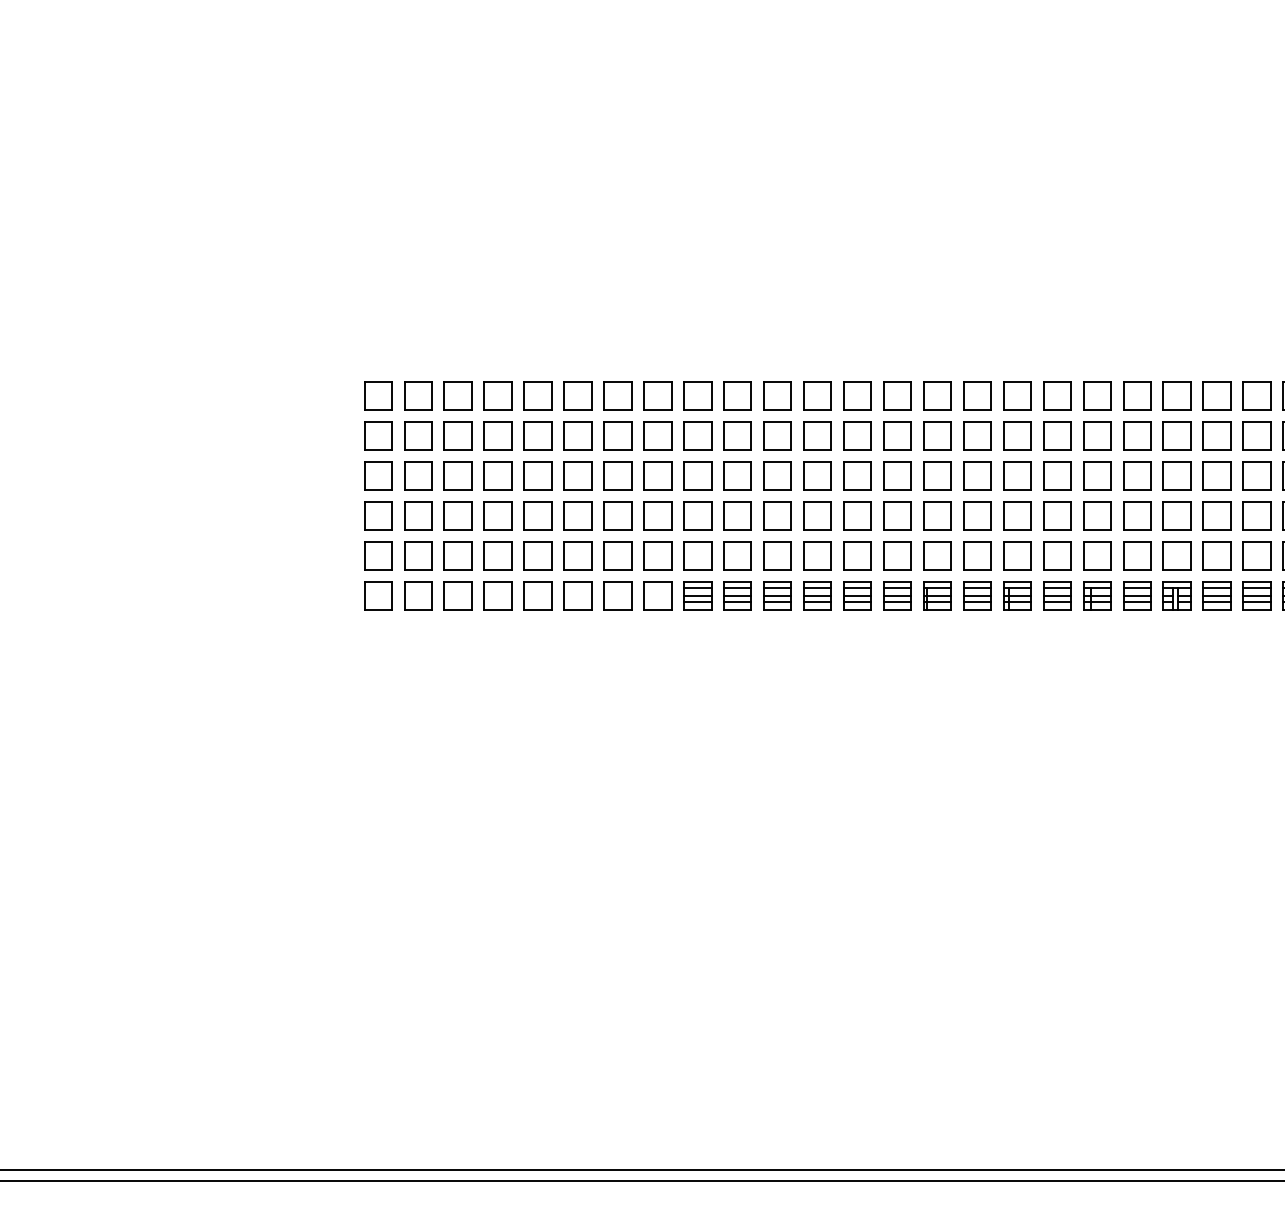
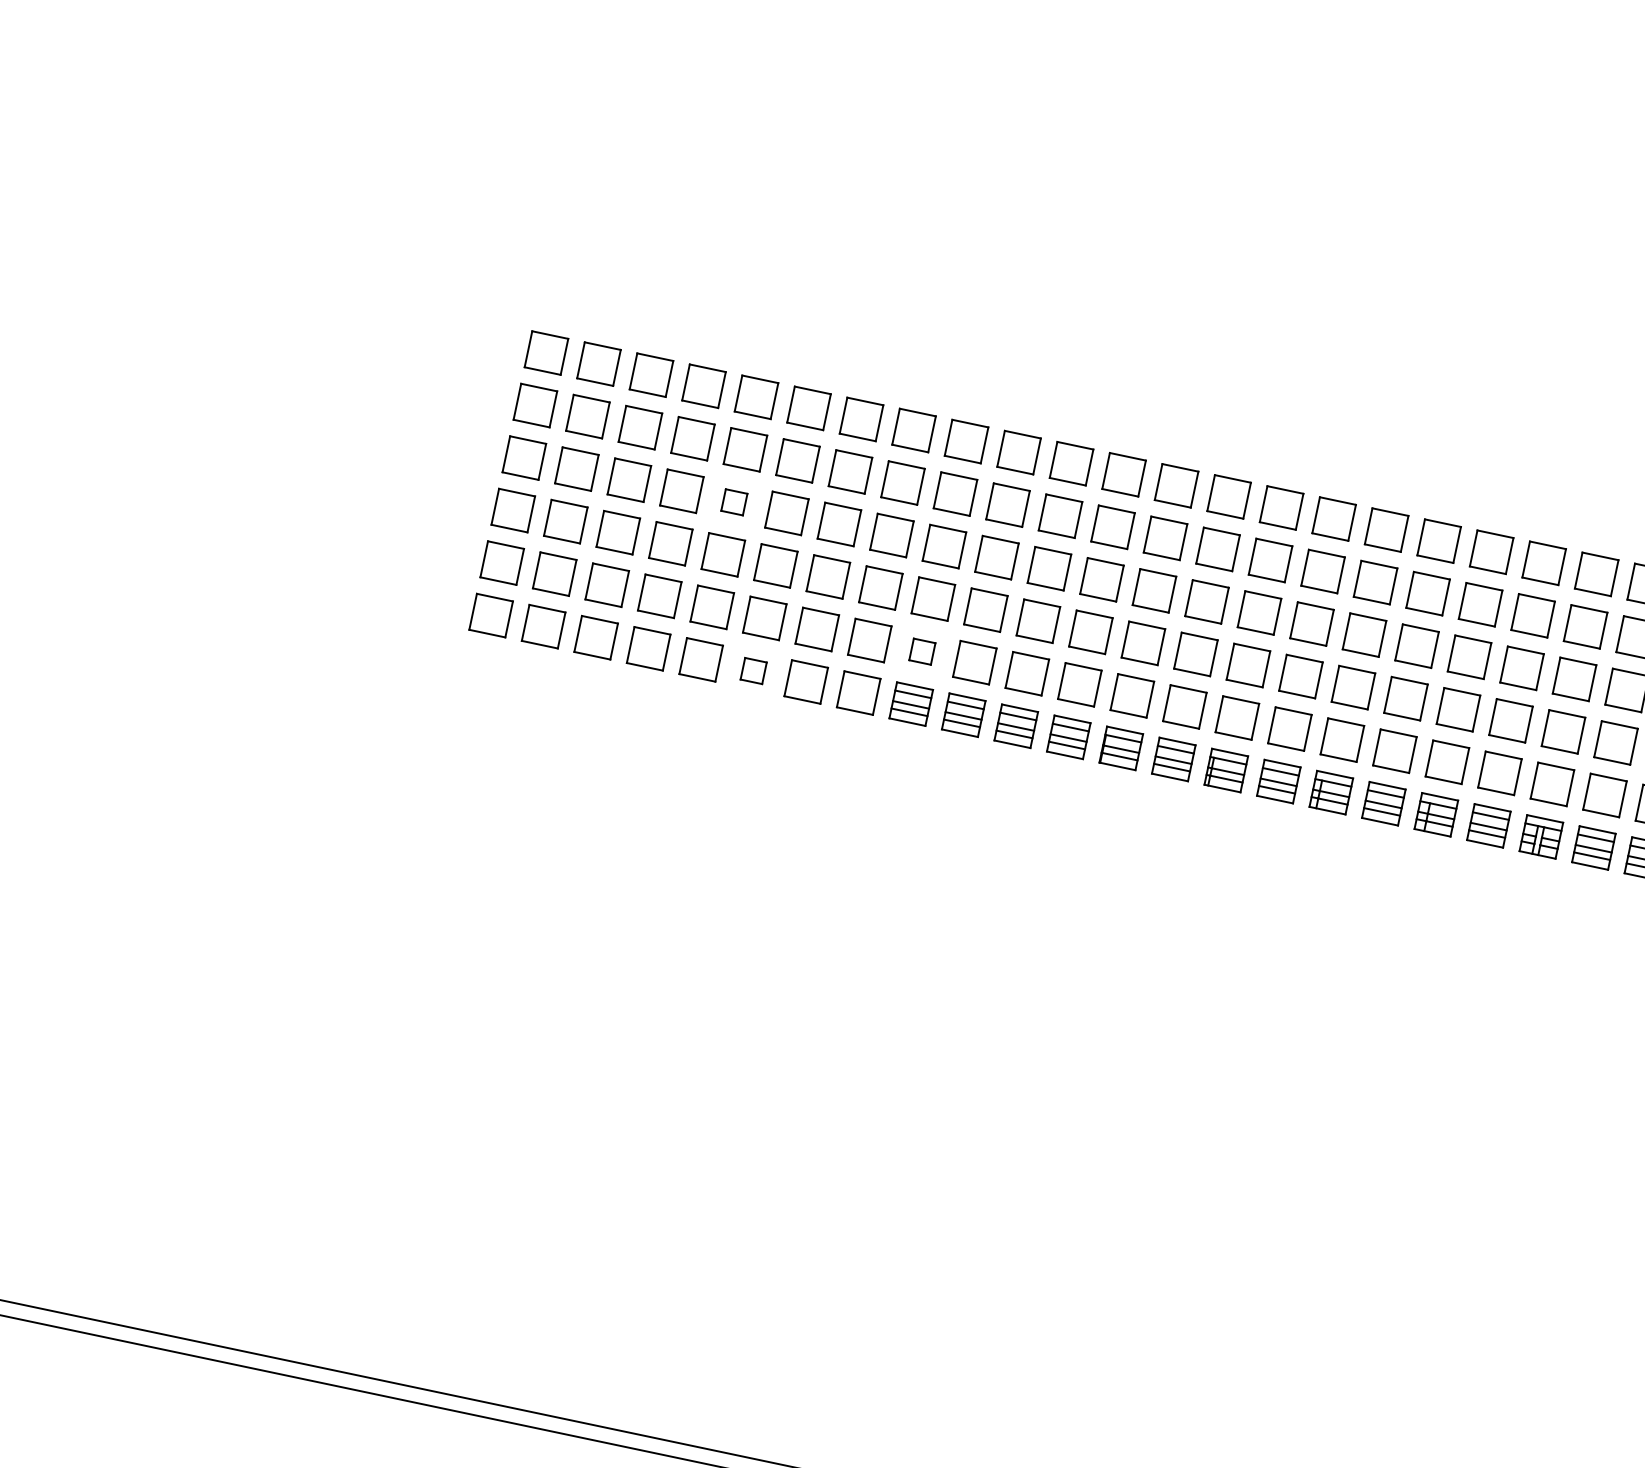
part: (537, 475) -> (733, 501), size x0.6
part: (697, 555) -> (922, 651), size x0.6
part: (577, 595) -> (753, 670), size x0.6

